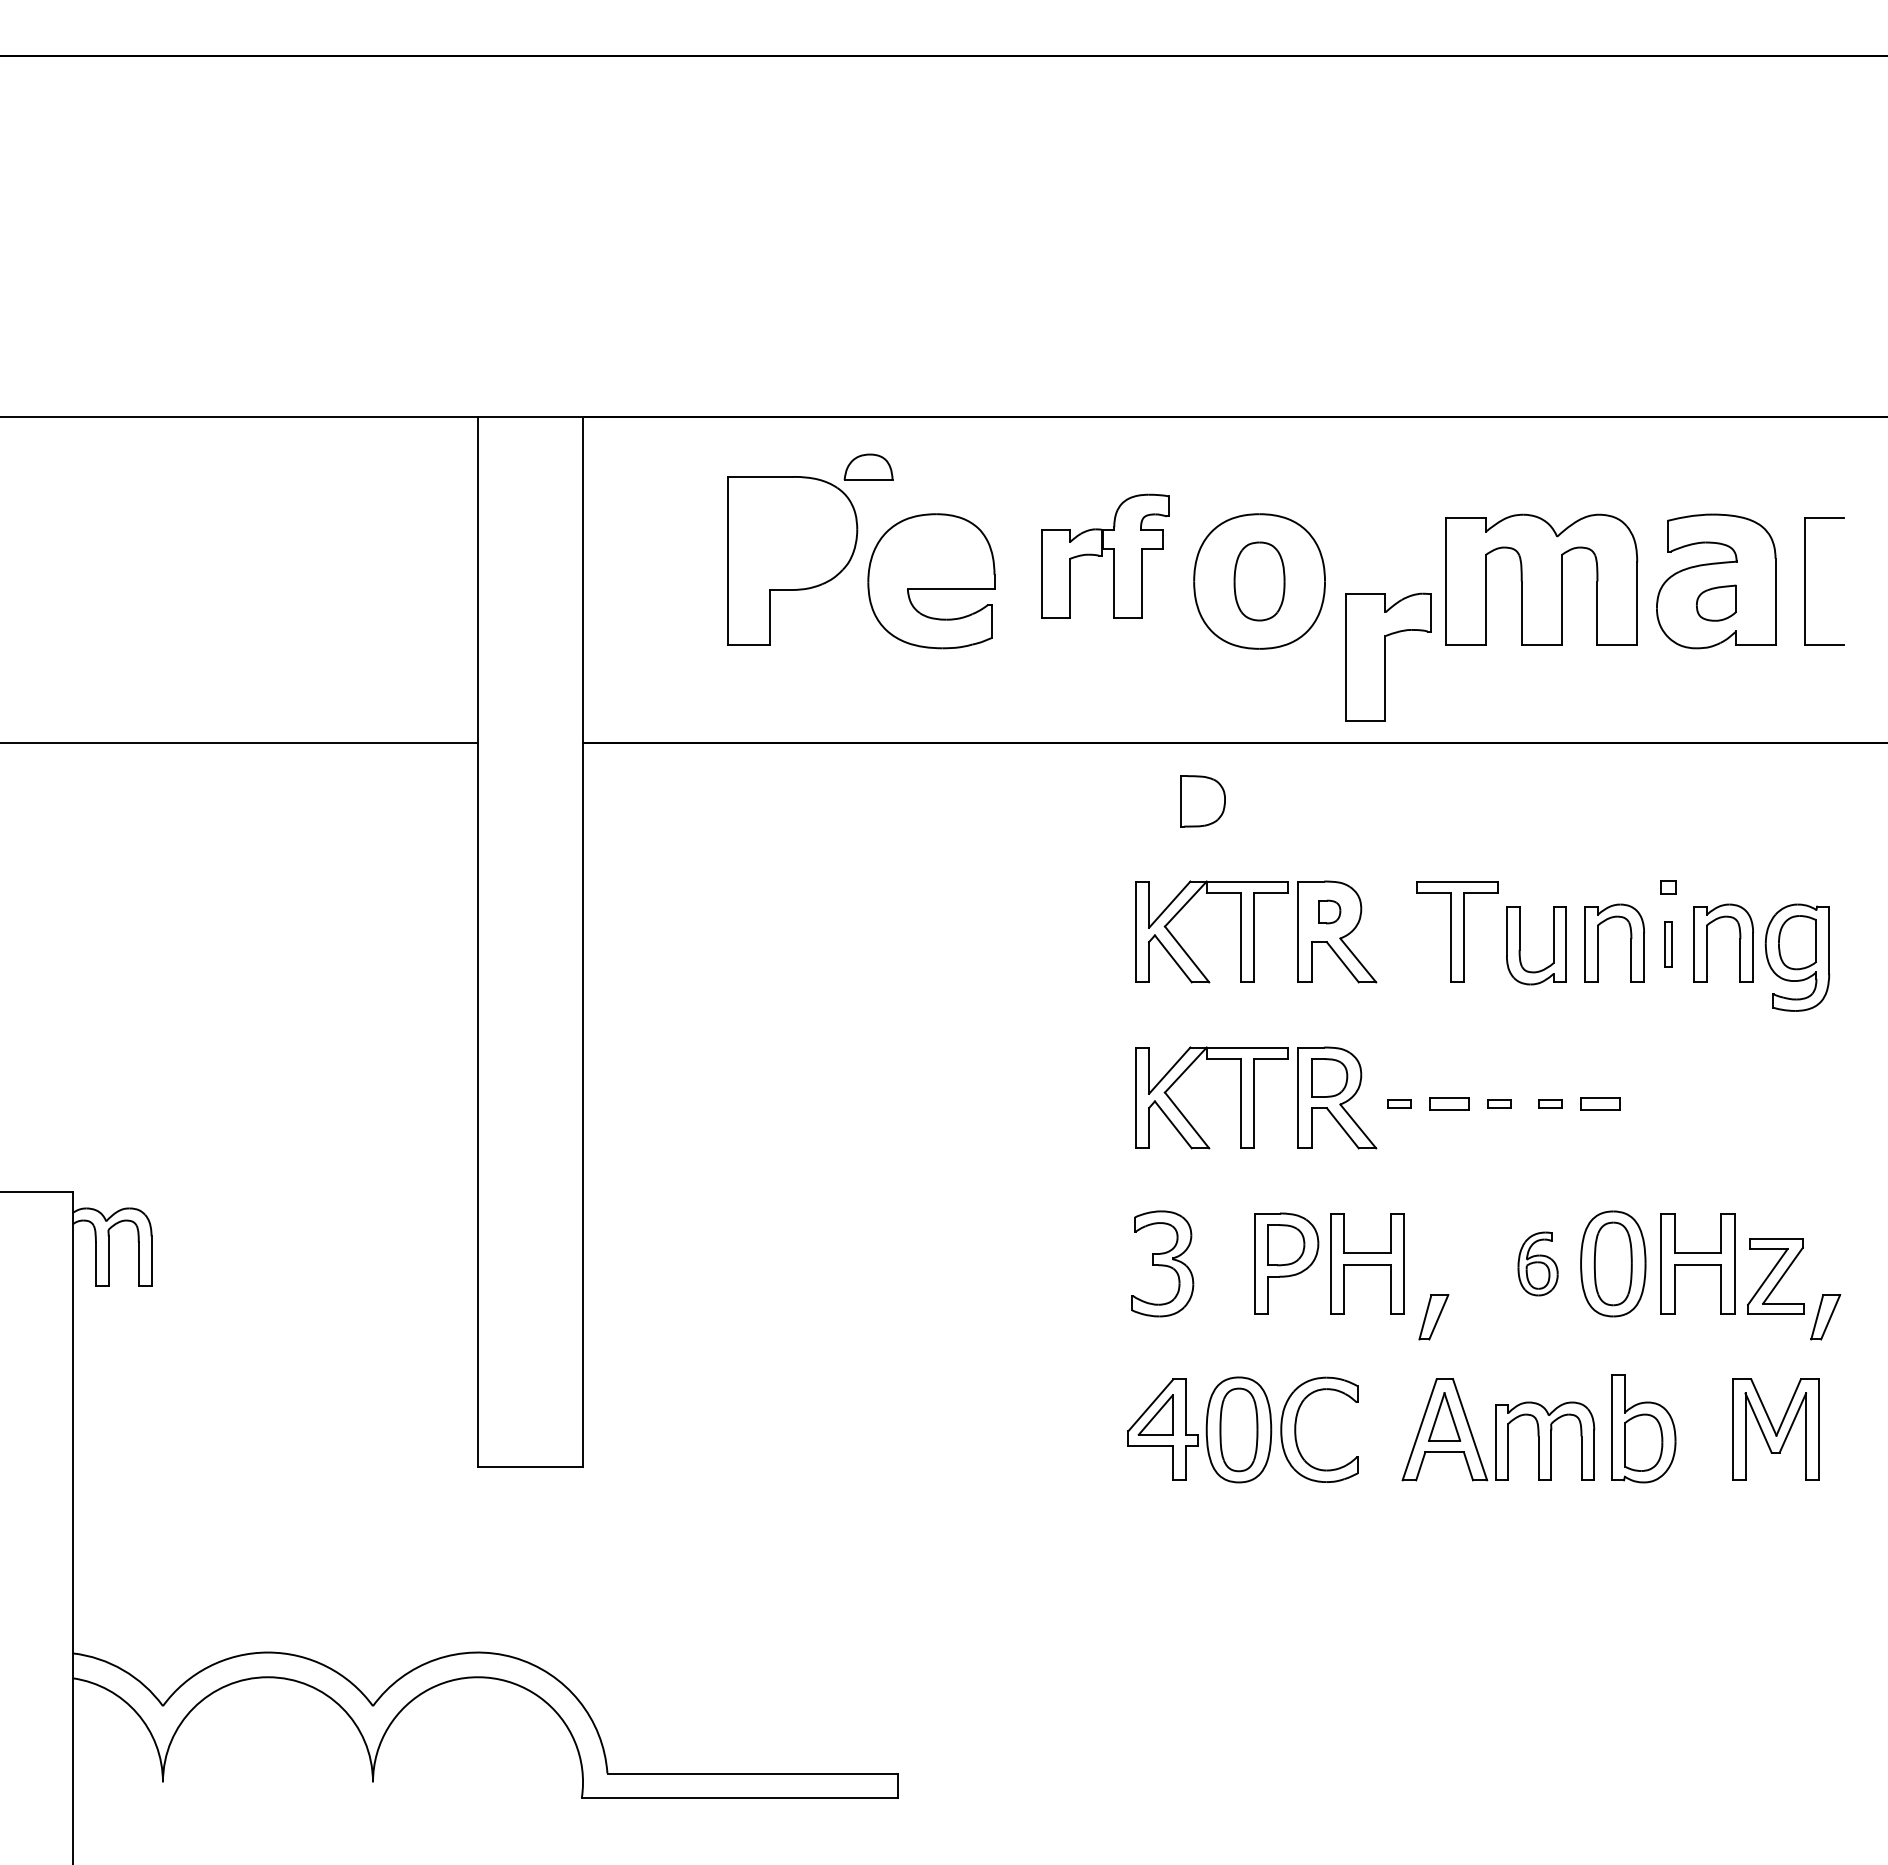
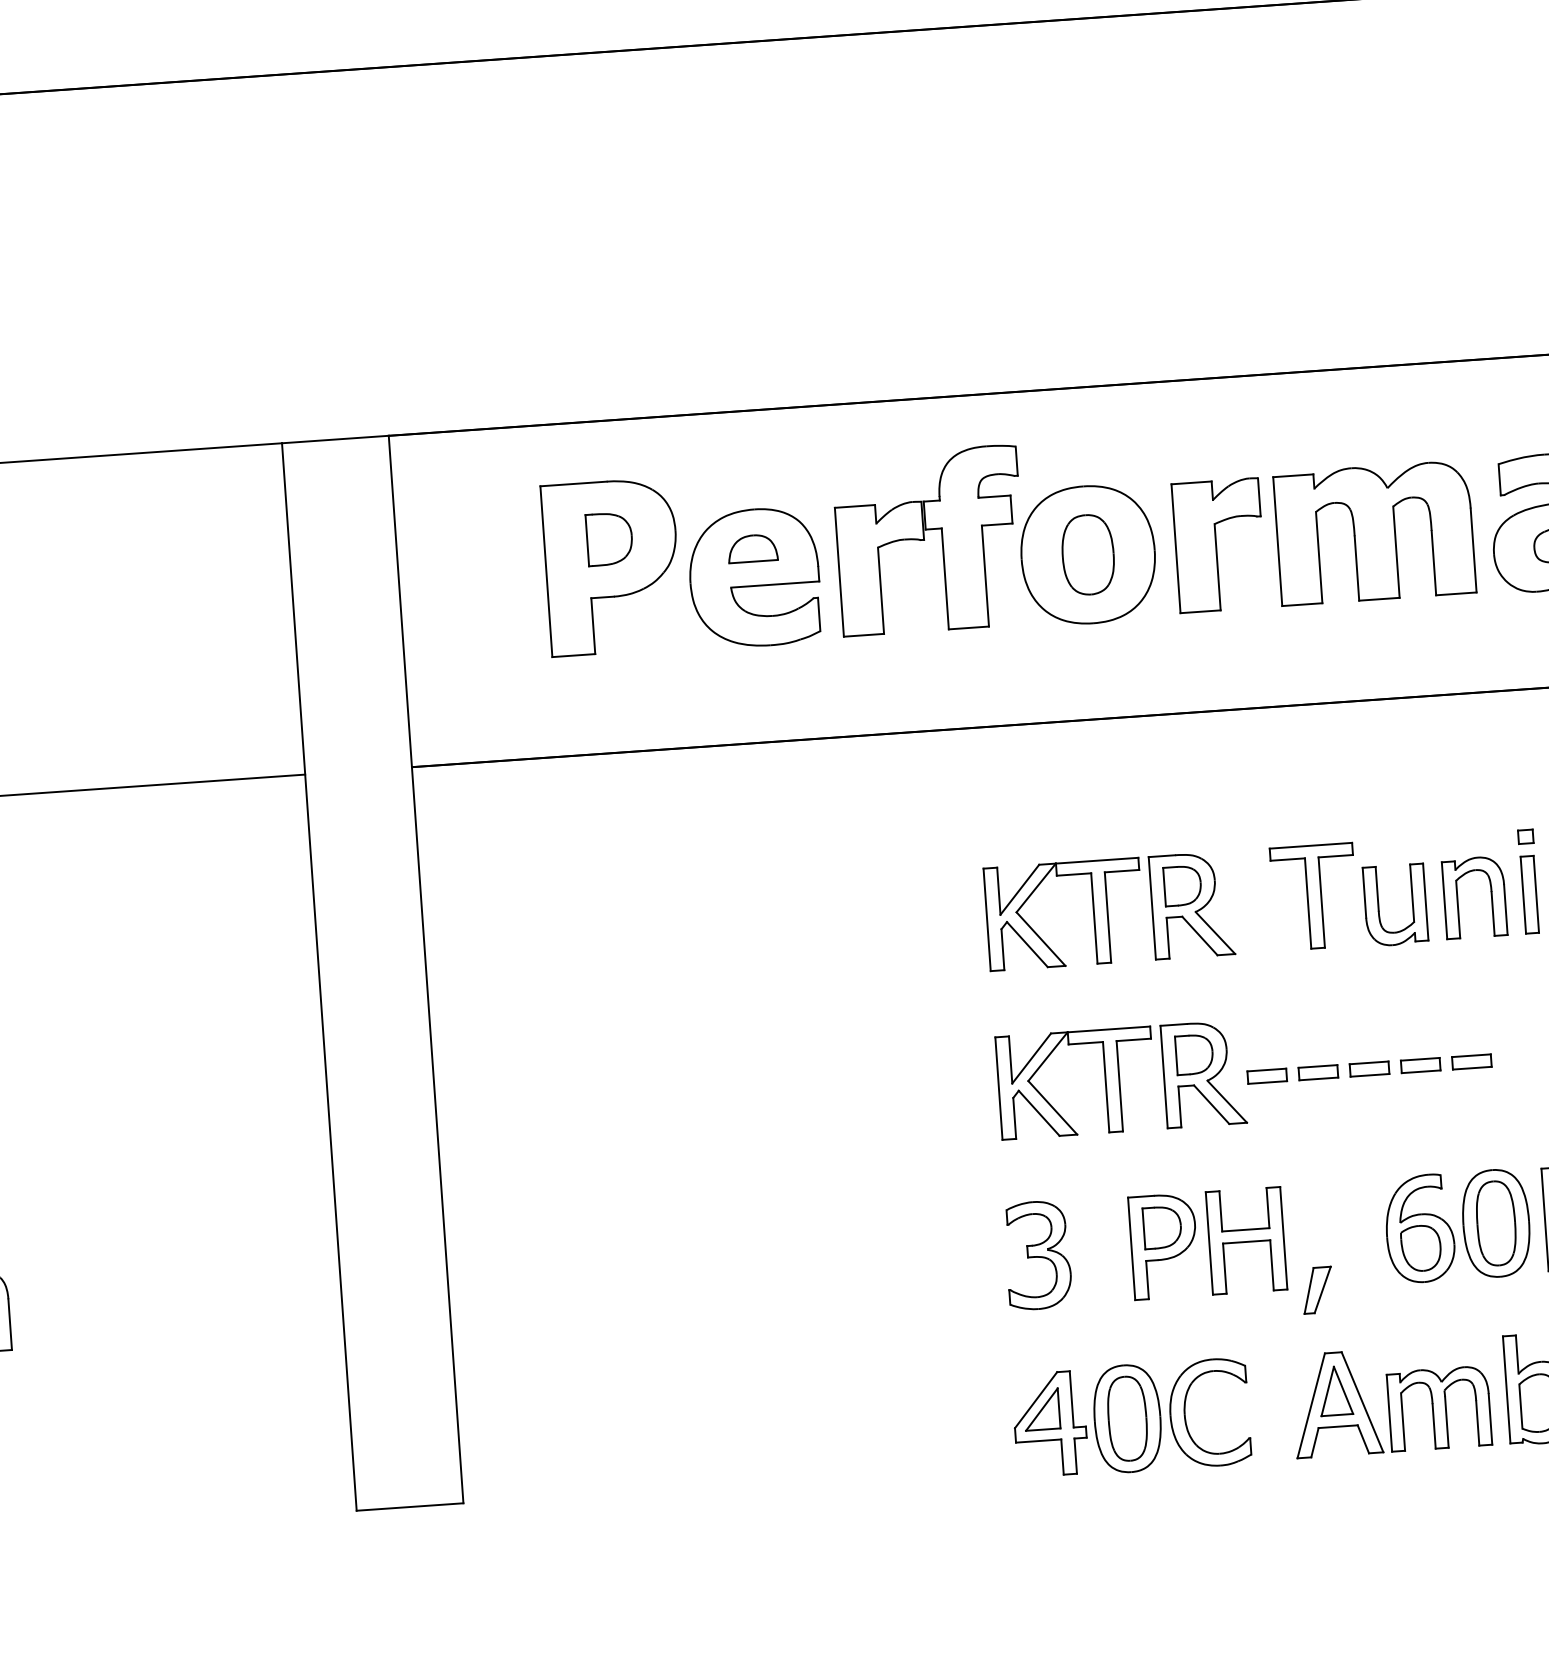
part: (868, 466) -> (752, 547), moved
part: (1105, 556) -> (929, 540), size x1.43
part: (1388, 656) -> (1219, 544), moved
part: (1202, 801) -> (608, 539), moved
part: (1329, 911) -> (1182, 885), size x1.67
part: (1668, 944) -> (1529, 894), size x1.67
part: (1398, 1103) -> (1266, 1075), size x1.67
part: (1499, 1103) -> (1369, 1068), size x1.67
part: (1549, 1103) -> (1420, 1064), size x1.67
part: (1537, 1263) -> (1419, 1228), size x1.67

